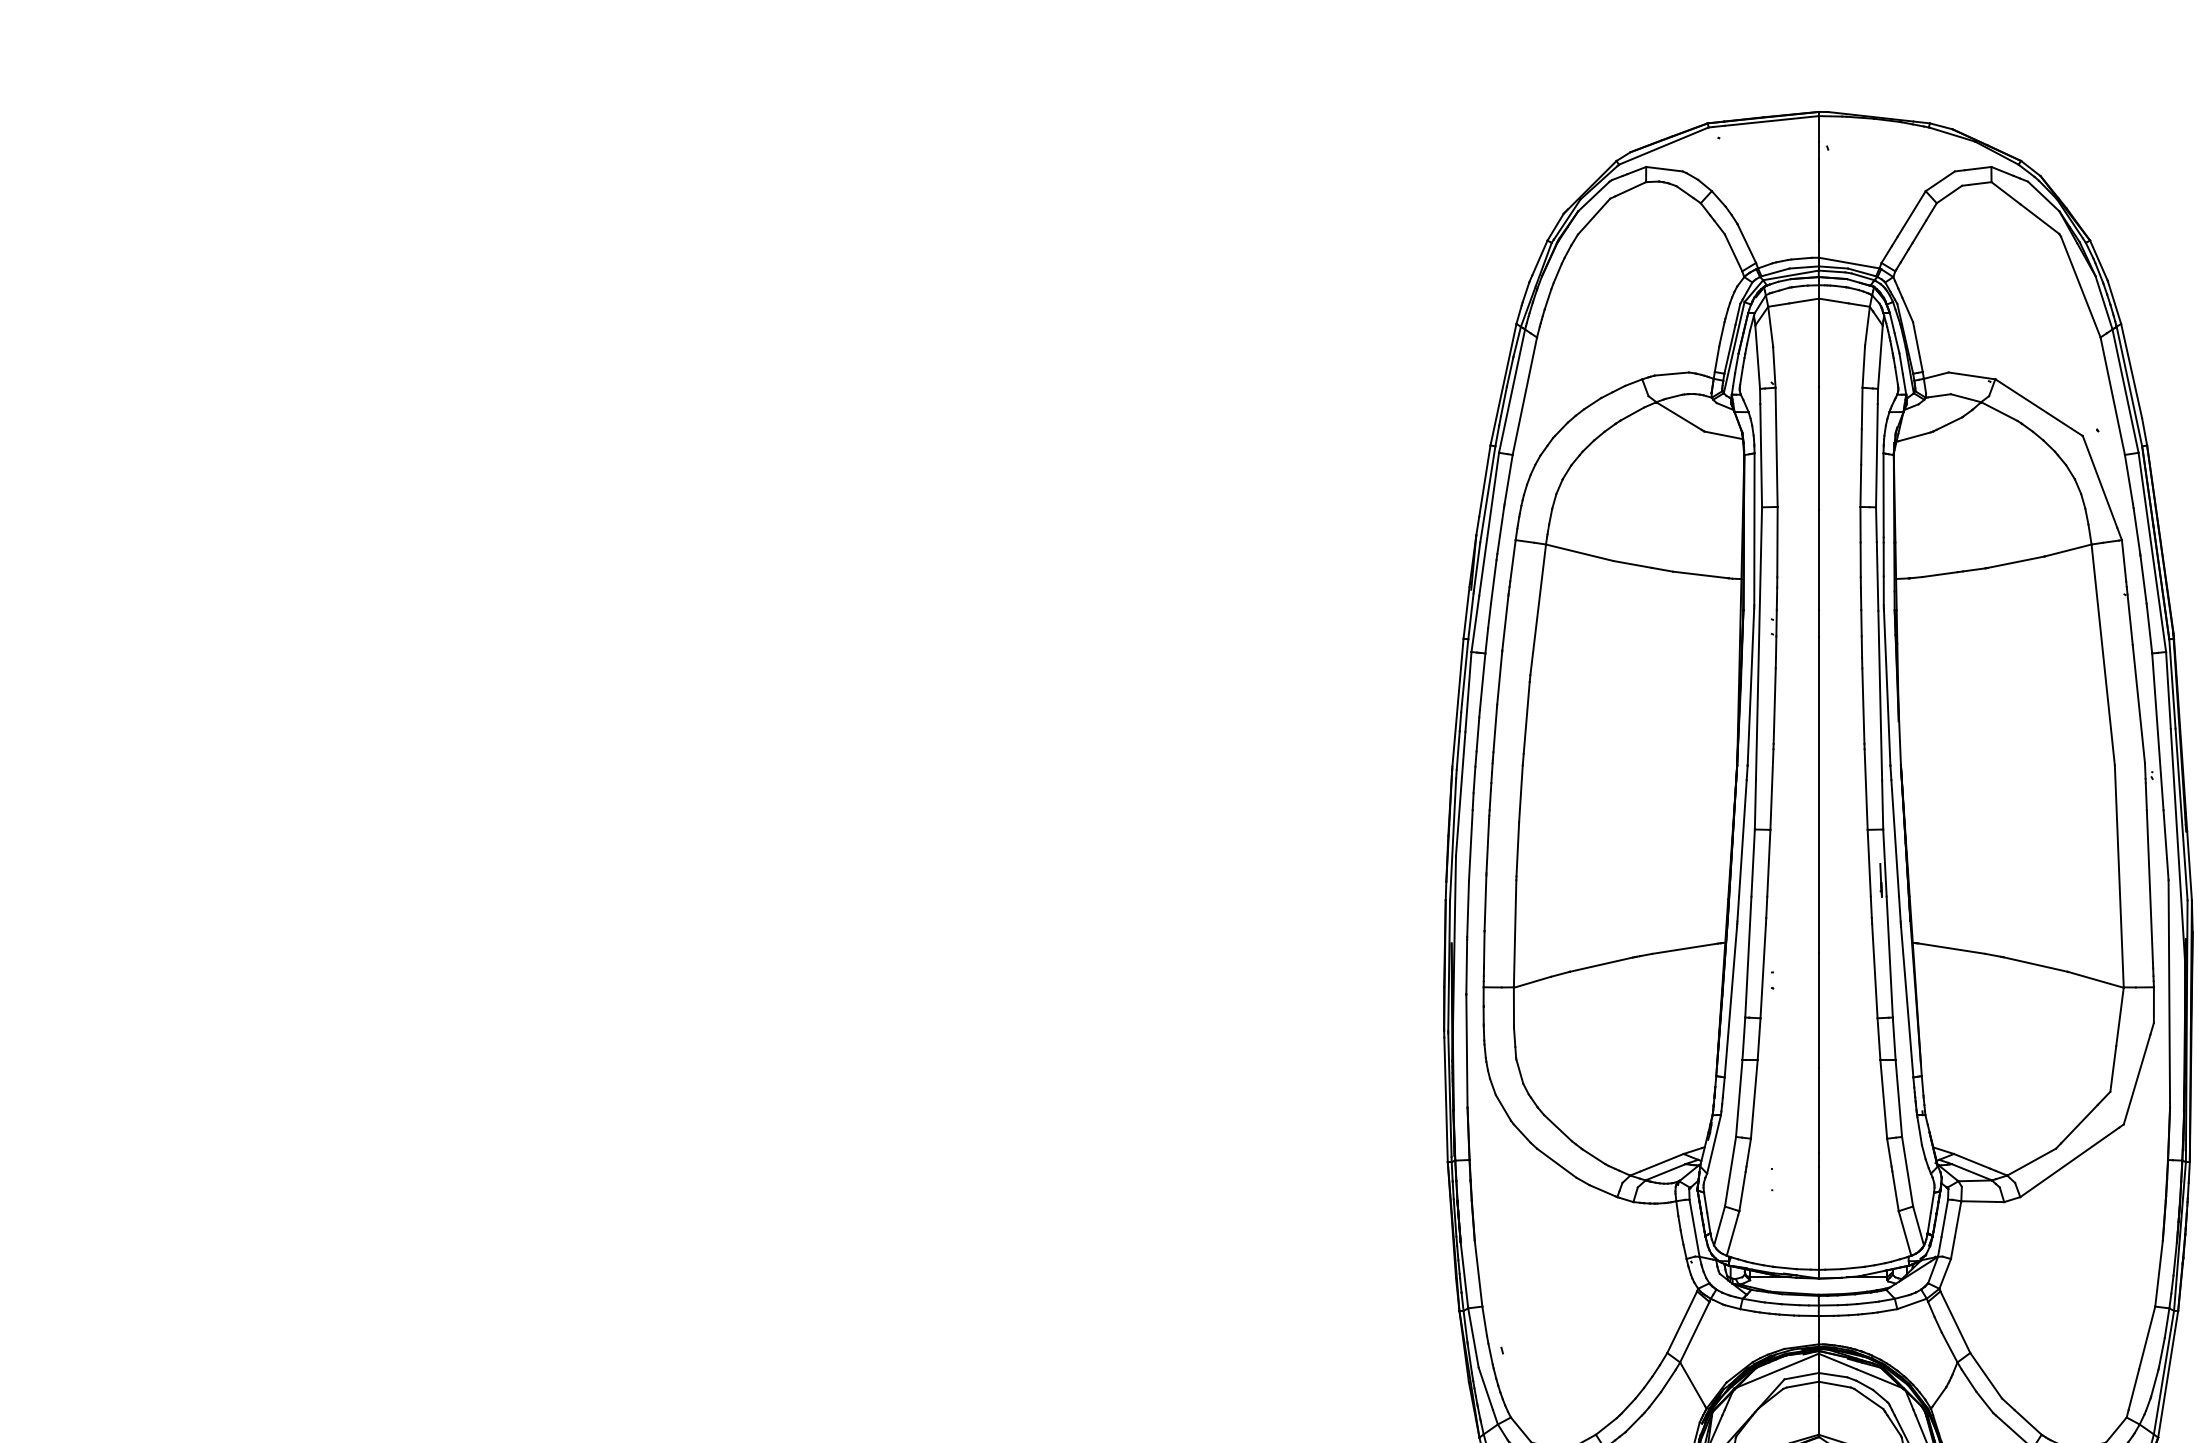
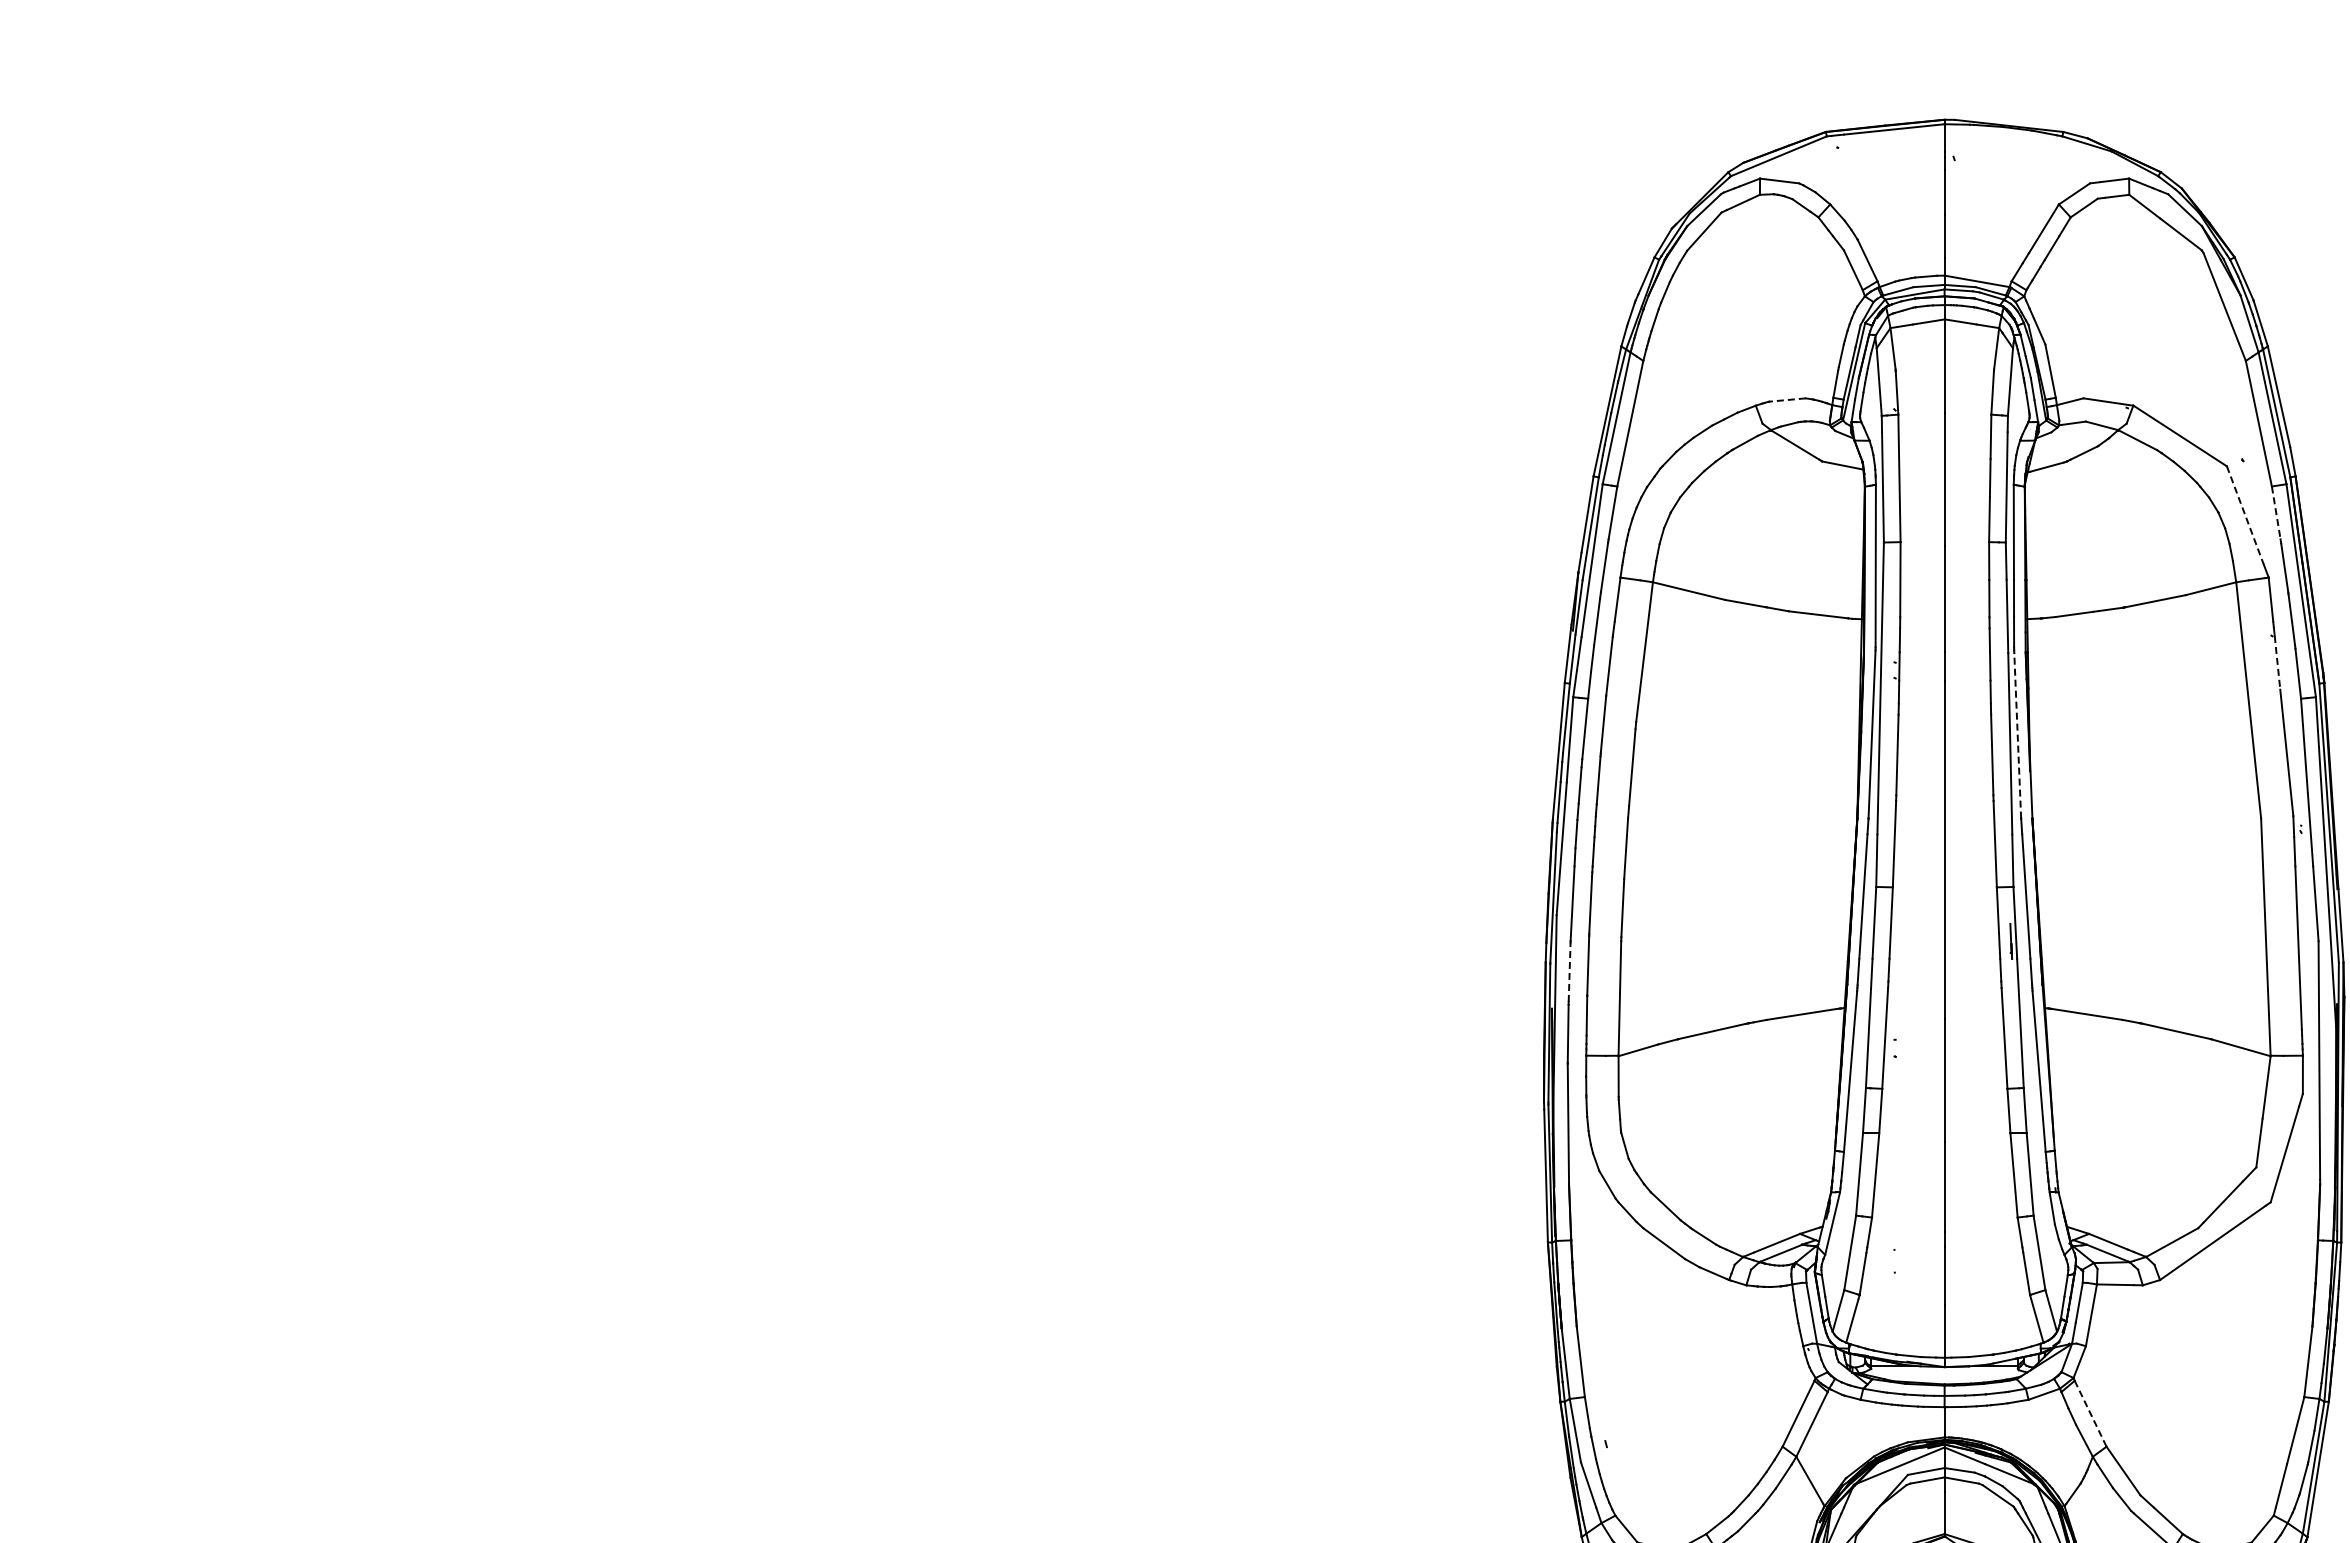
line: (1670, 374) -> (1786, 400), solid -> dashed
line: (2129, 479) -> (2276, 512), solid -> dashed
line: (2100, 482) -> (2245, 515), solid -> dashed
line: (2130, 619) -> (2277, 662), solid -> dashed
line: (1886, 687) -> (2017, 735), solid -> dashed
line: (1467, 909) -> (1569, 972), solid -> dashed
line: (1955, 1321) -> (2090, 1413), solid -> dashed

